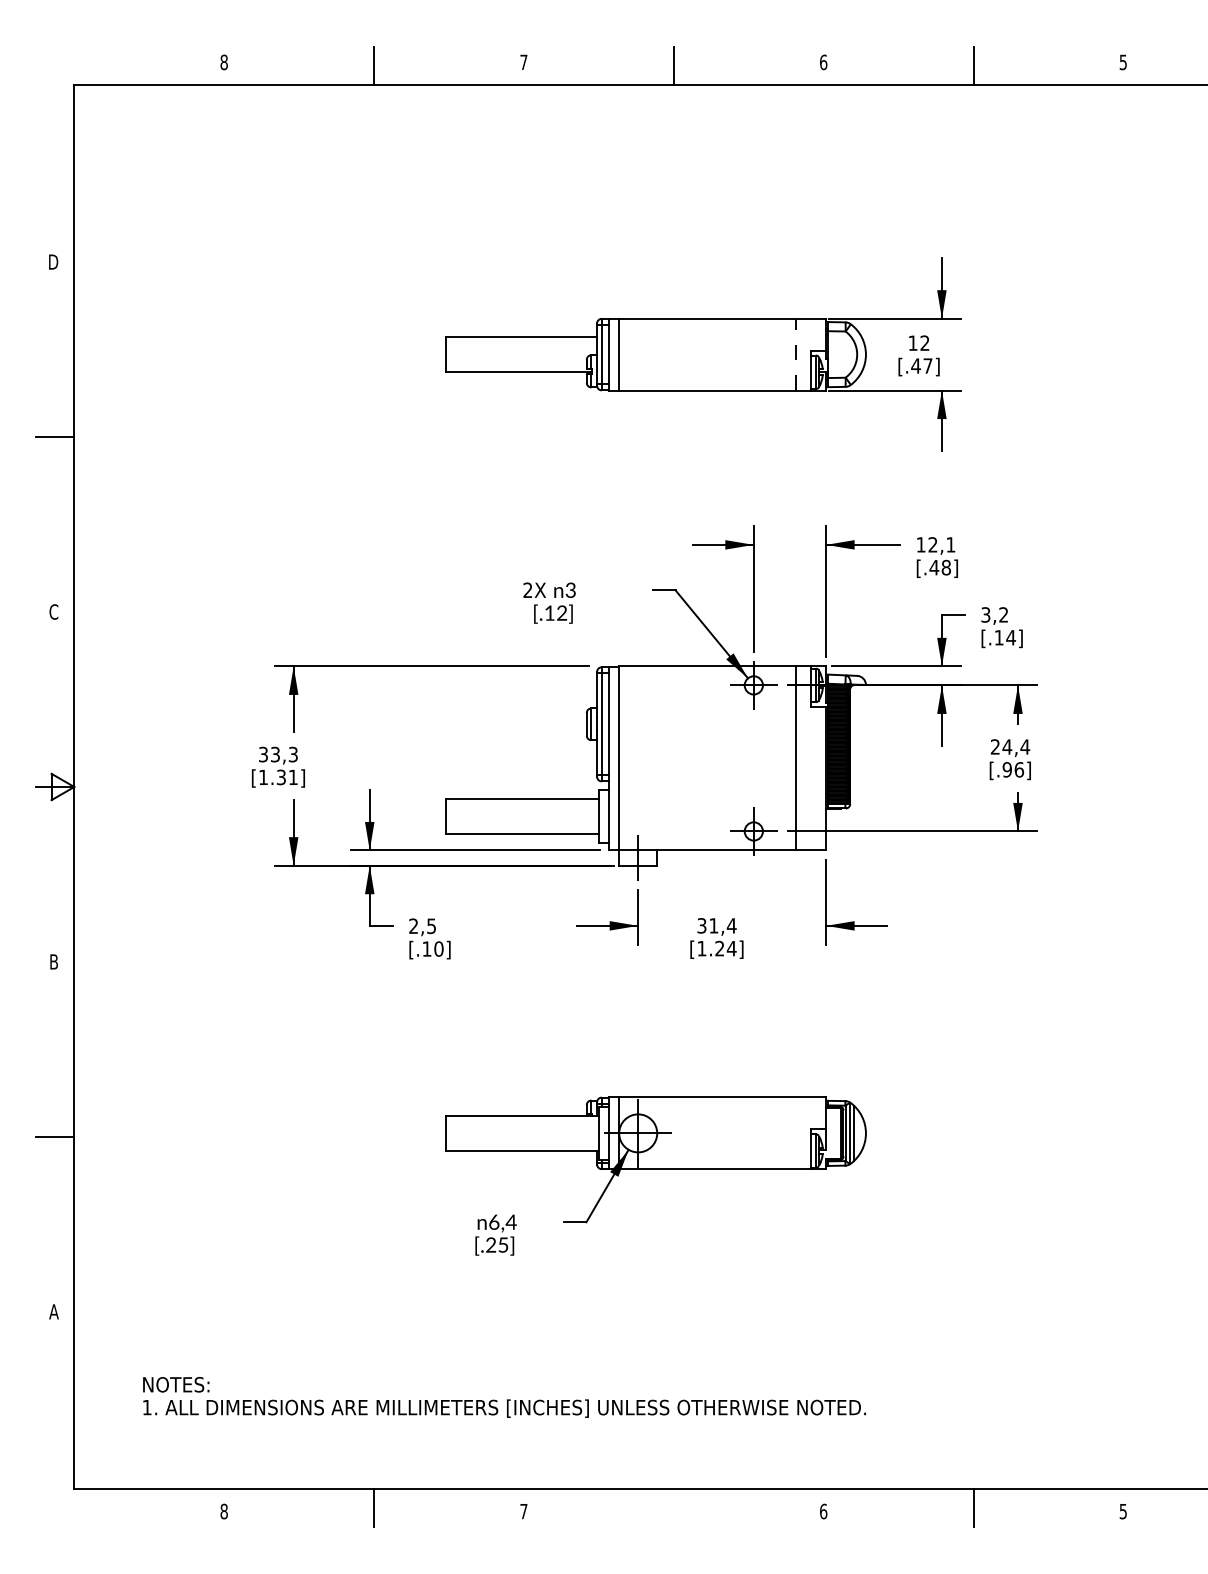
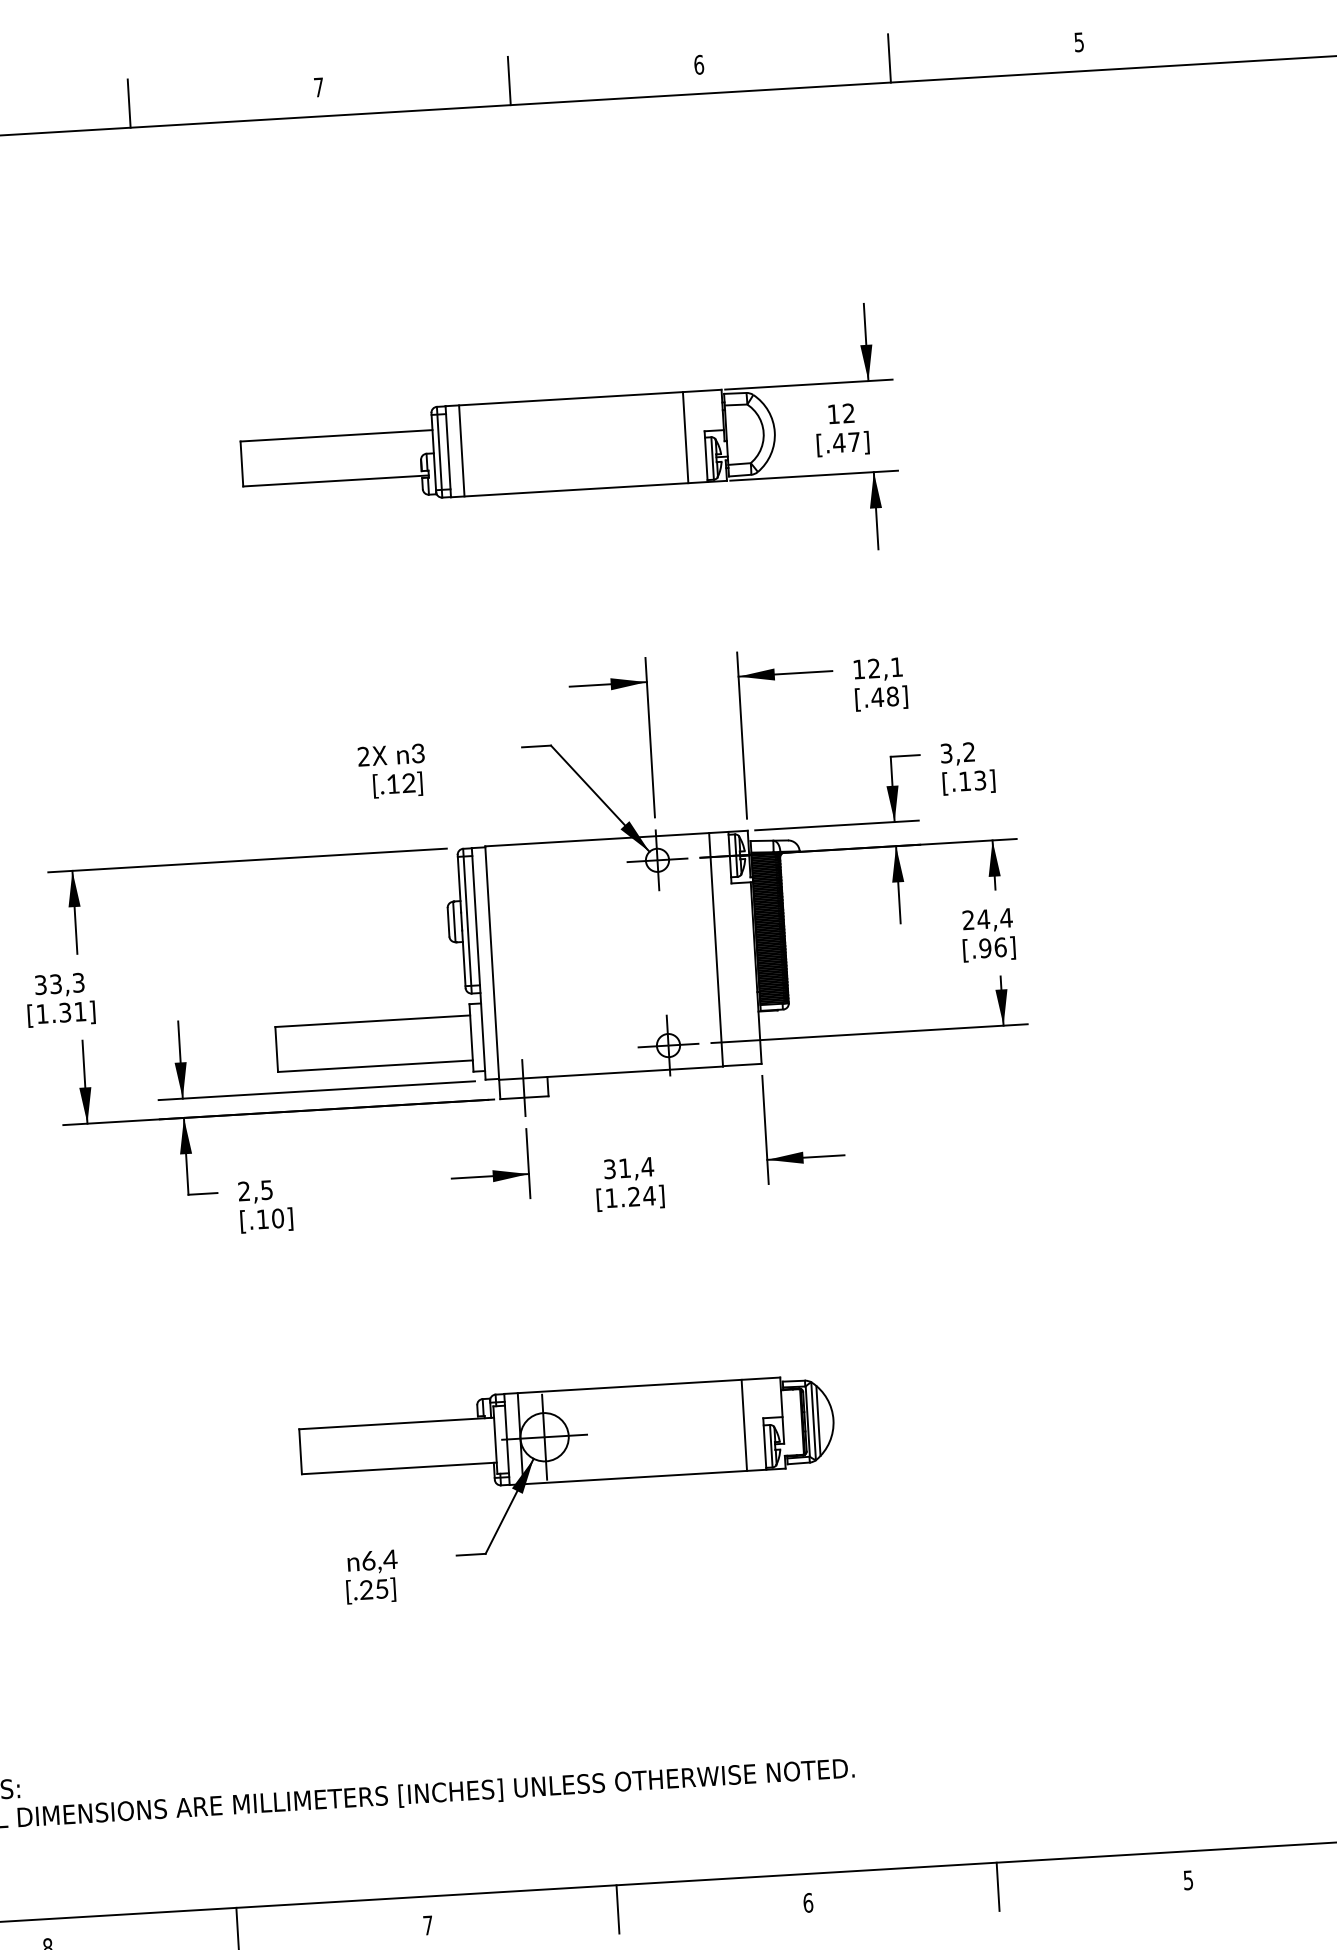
line: (795, 354) -> (685, 437), dashed -> solid
text: (1010, 637) -> (979, 780), [.14] -> [.13]
line: (795, 1133) -> (744, 1425), added
line: (673, 1507) -> (617, 1909), added

